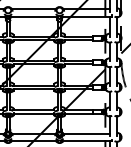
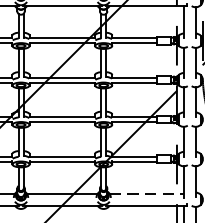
line: (87, 133) -> (148, 193), solid -> dashed

